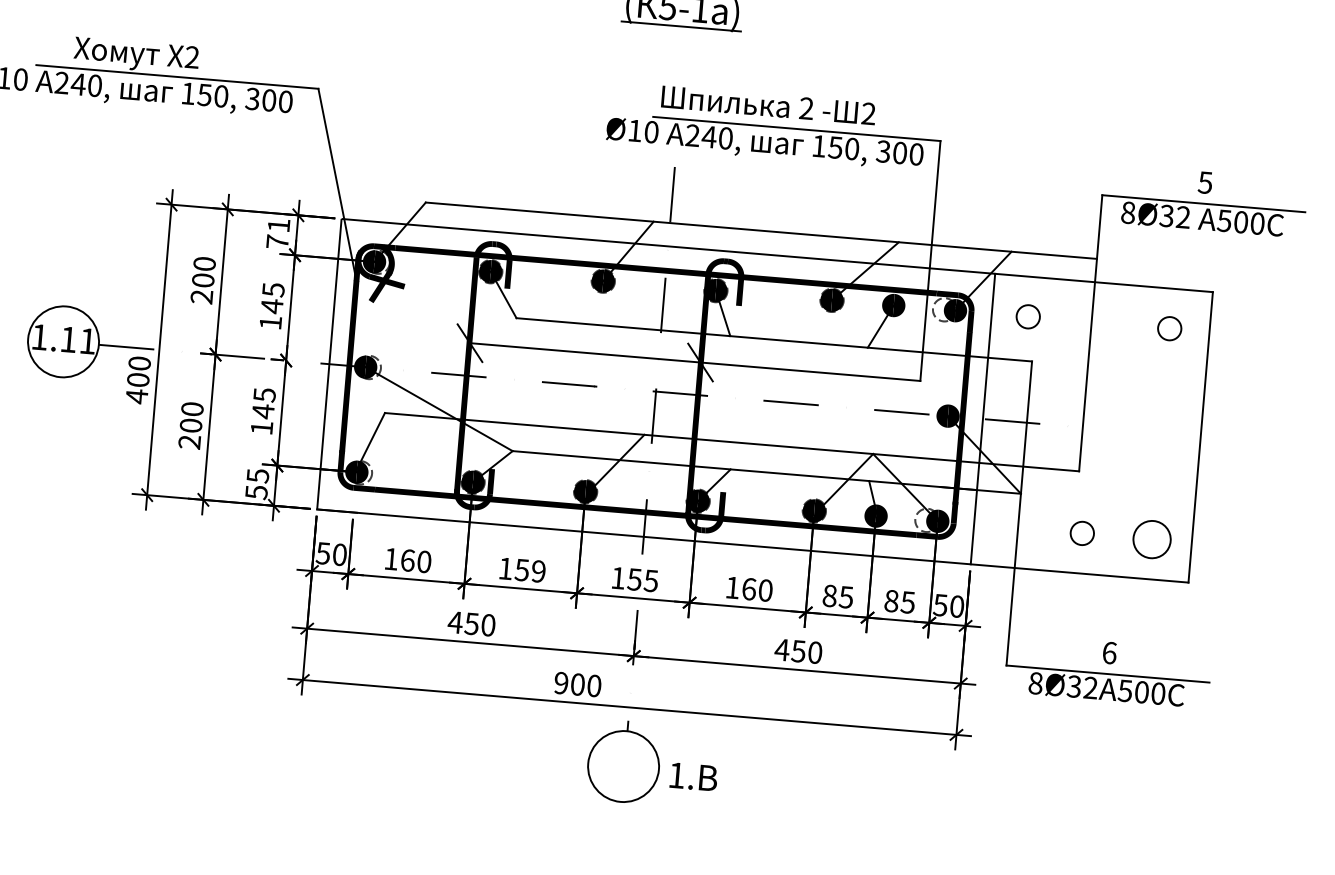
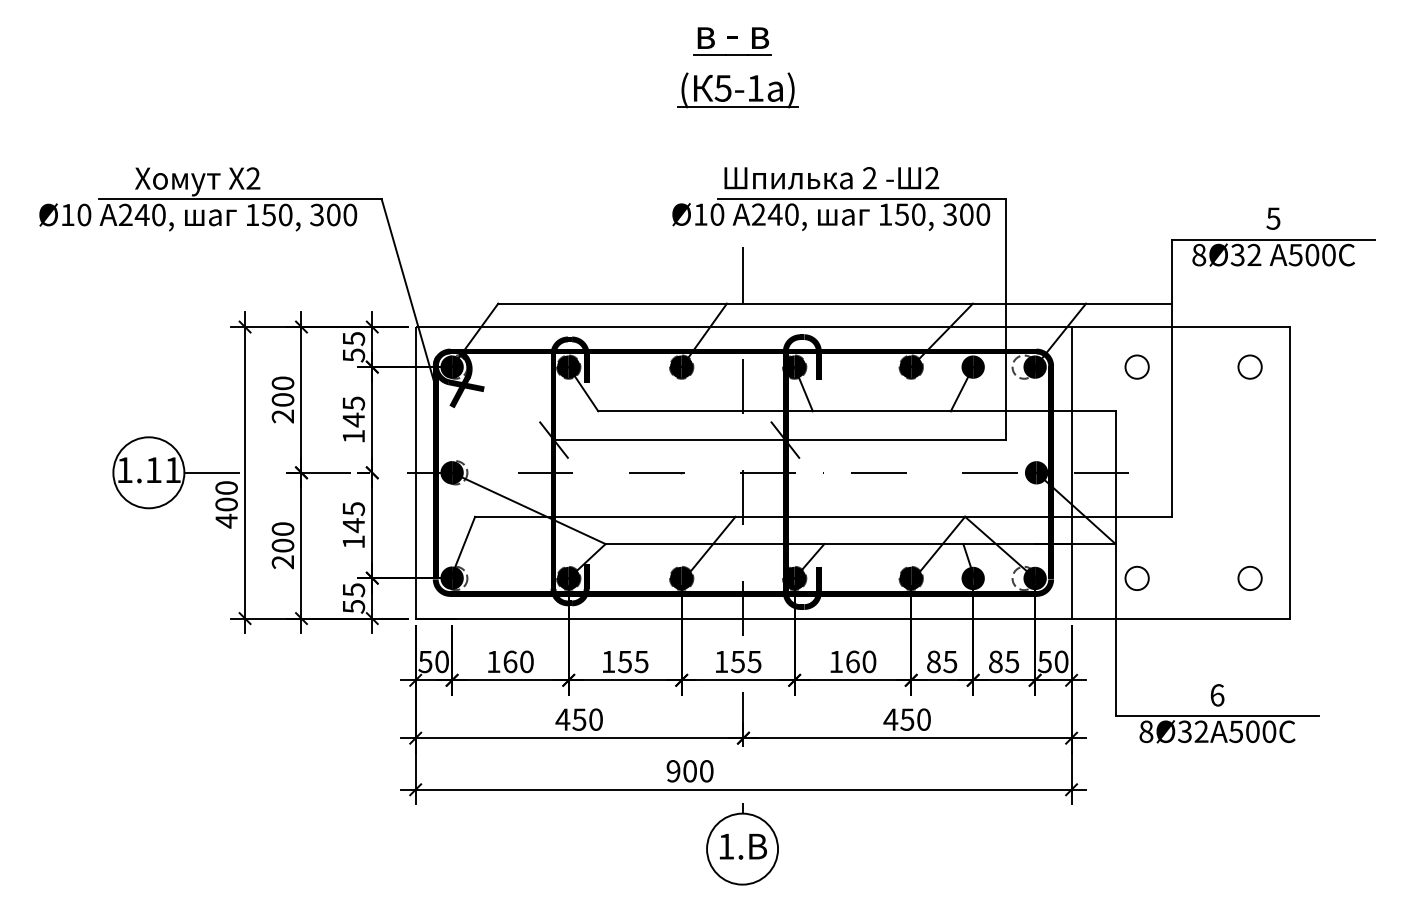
text: (278, 234) -> (354, 347), 71 -> 55
circle: (1027, 316) -> (1136, 366), moved
circle: (1081, 532) -> (1136, 577), moved
circle: (1151, 538) -> (1249, 577), size x0.62
text: (538, 571) -> (641, 661), 159 -> 155
text: (693, 776) -> (743, 846), moved

